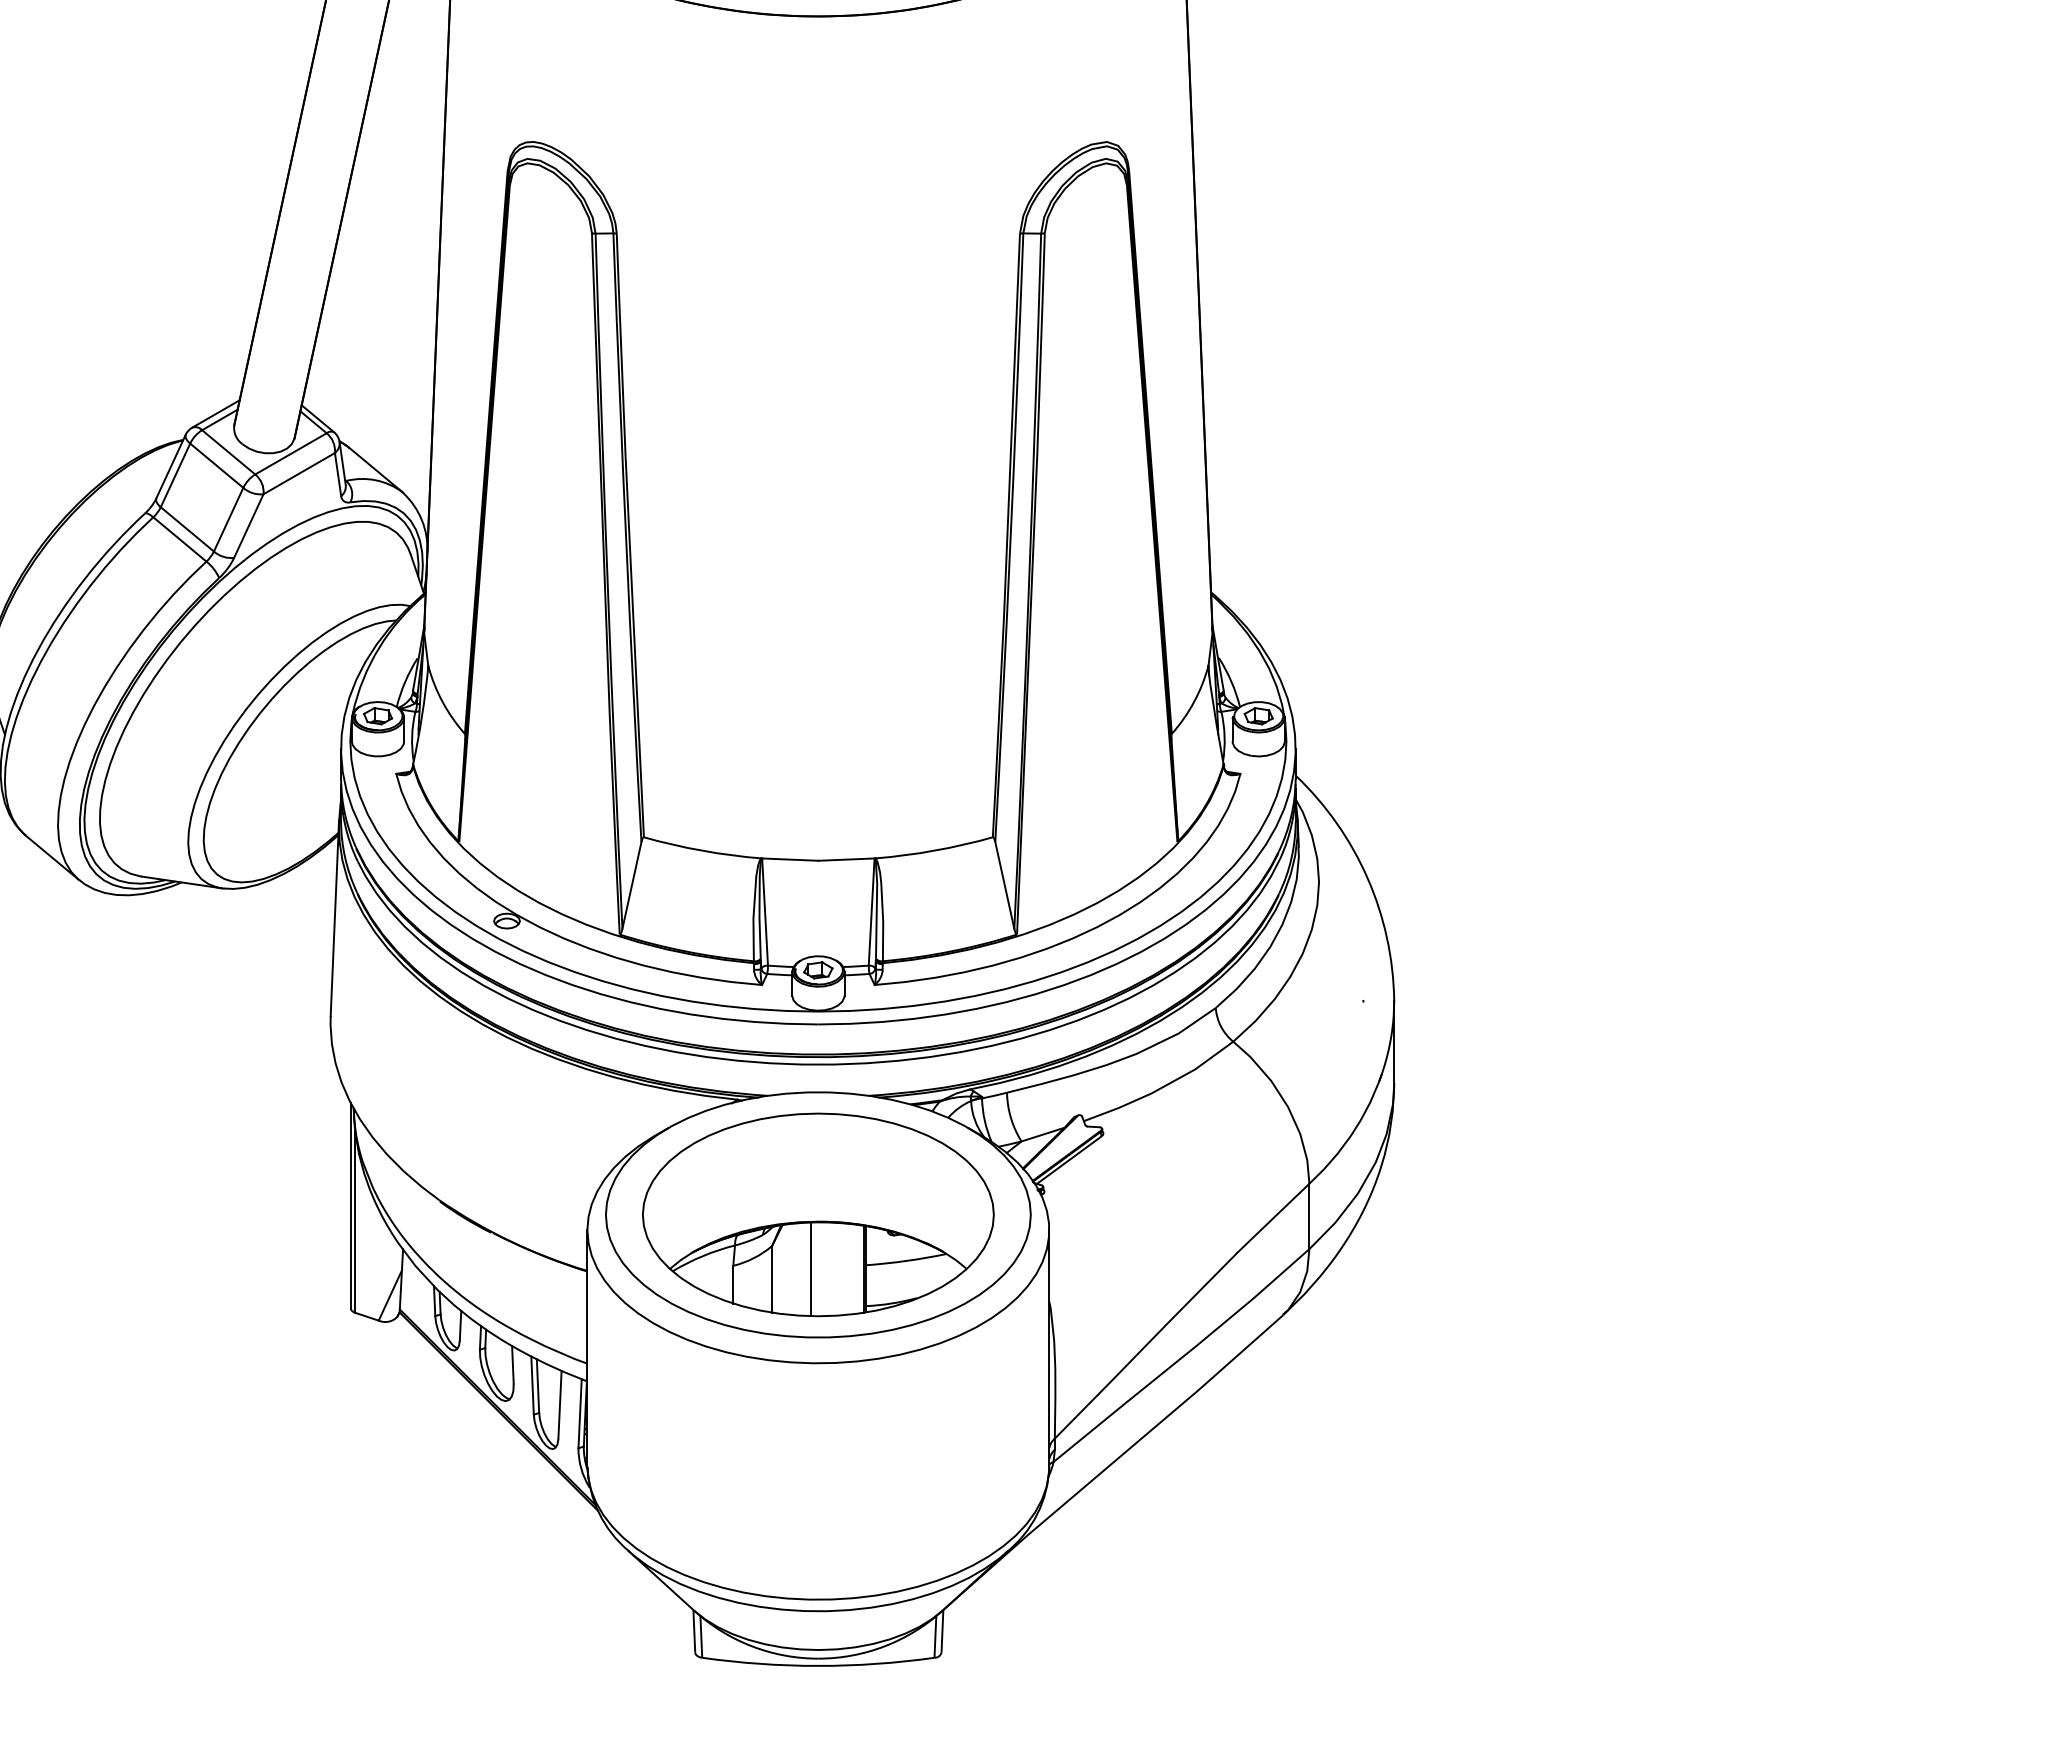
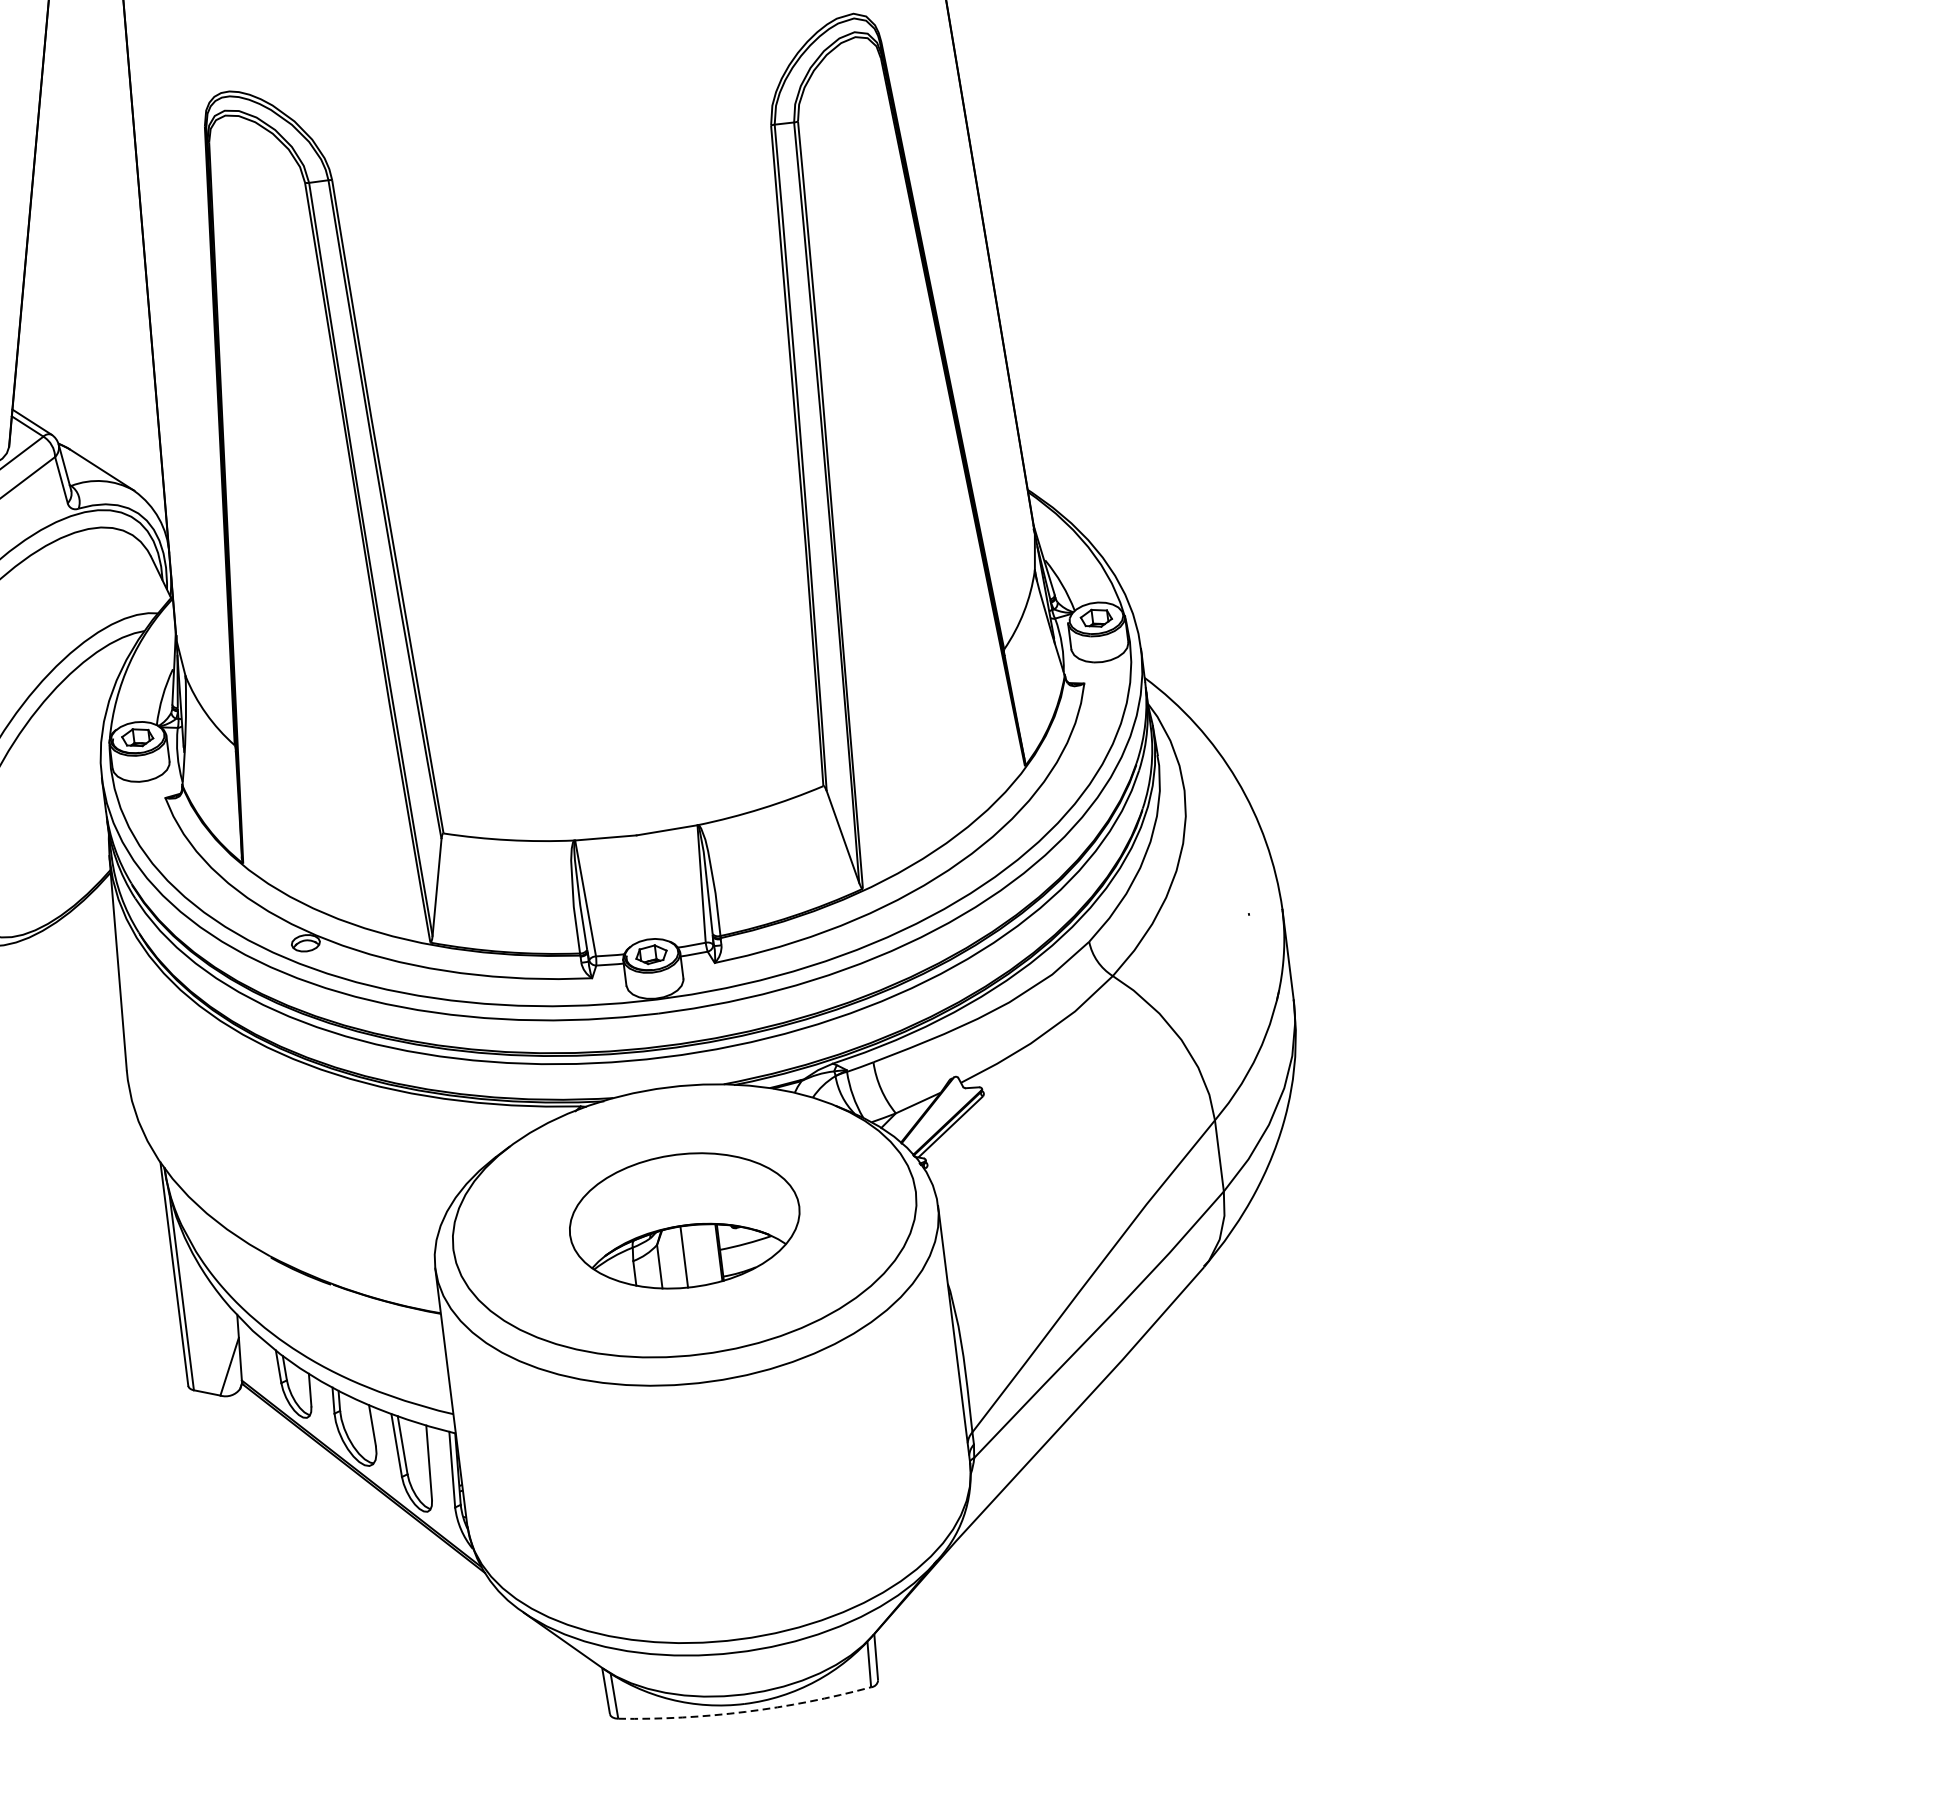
part: (818, 1214) -> (684, 1220), size x0.6
arc: (818, 1665) -> (745, 1711), solid -> dashed

